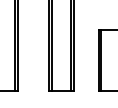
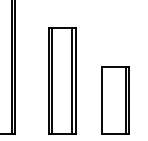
line: (101, 60) -> (105, 100), removed

